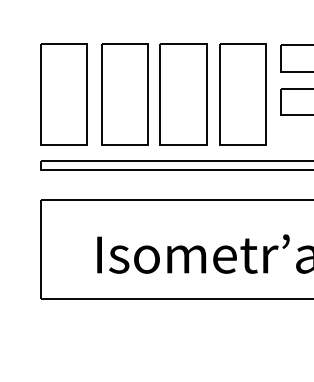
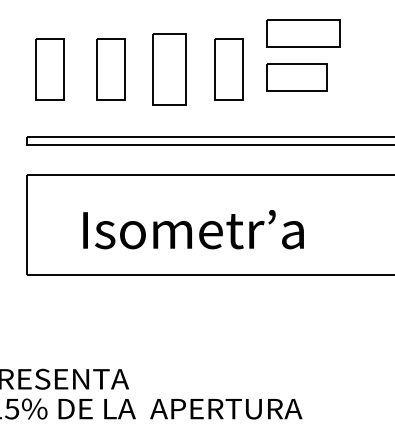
part: (63, 94) -> (49, 69), size x0.6
part: (124, 94) -> (110, 69), size x0.6
part: (183, 94) -> (169, 69), size x0.7
part: (242, 94) -> (228, 69), size x0.6

